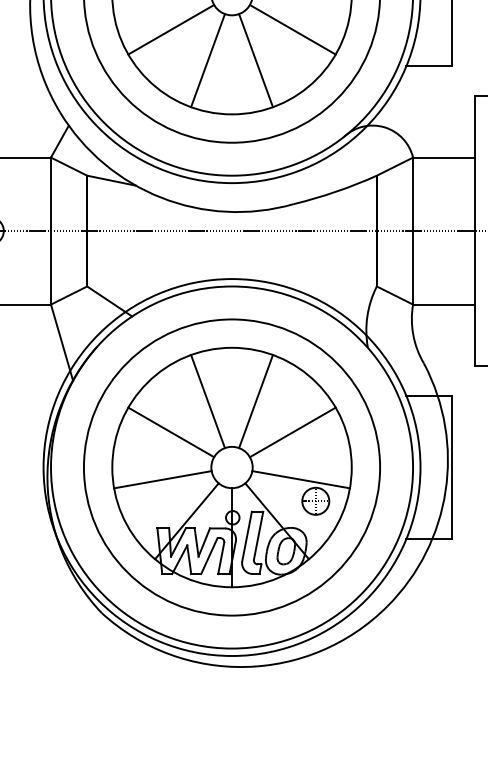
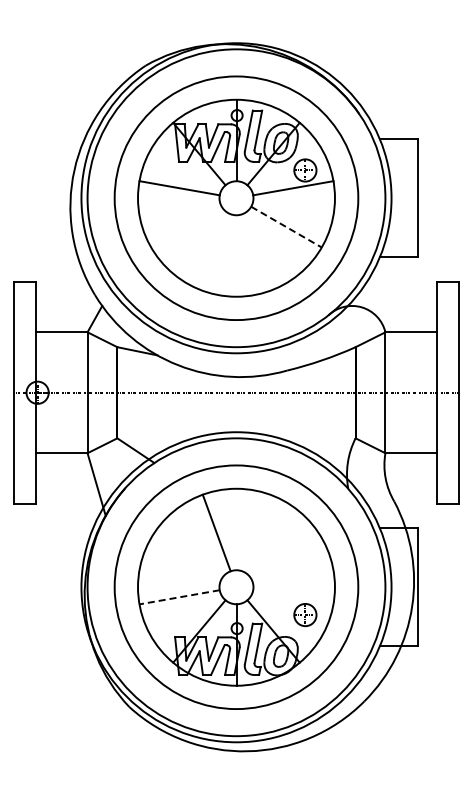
line: (171, 28) -> (186, 226), removed
line: (292, 30) -> (286, 227), solid -> dashed
line: (207, 60) -> (216, 252), removed
line: (256, 60) -> (256, 252), removed
line: (256, 400) -> (256, 532), removed
line: (171, 432) -> (186, 558), removed
line: (292, 432) -> (286, 558), removed
line: (162, 479) -> (179, 597), solid -> dashed
line: (301, 479) -> (293, 597), removed

